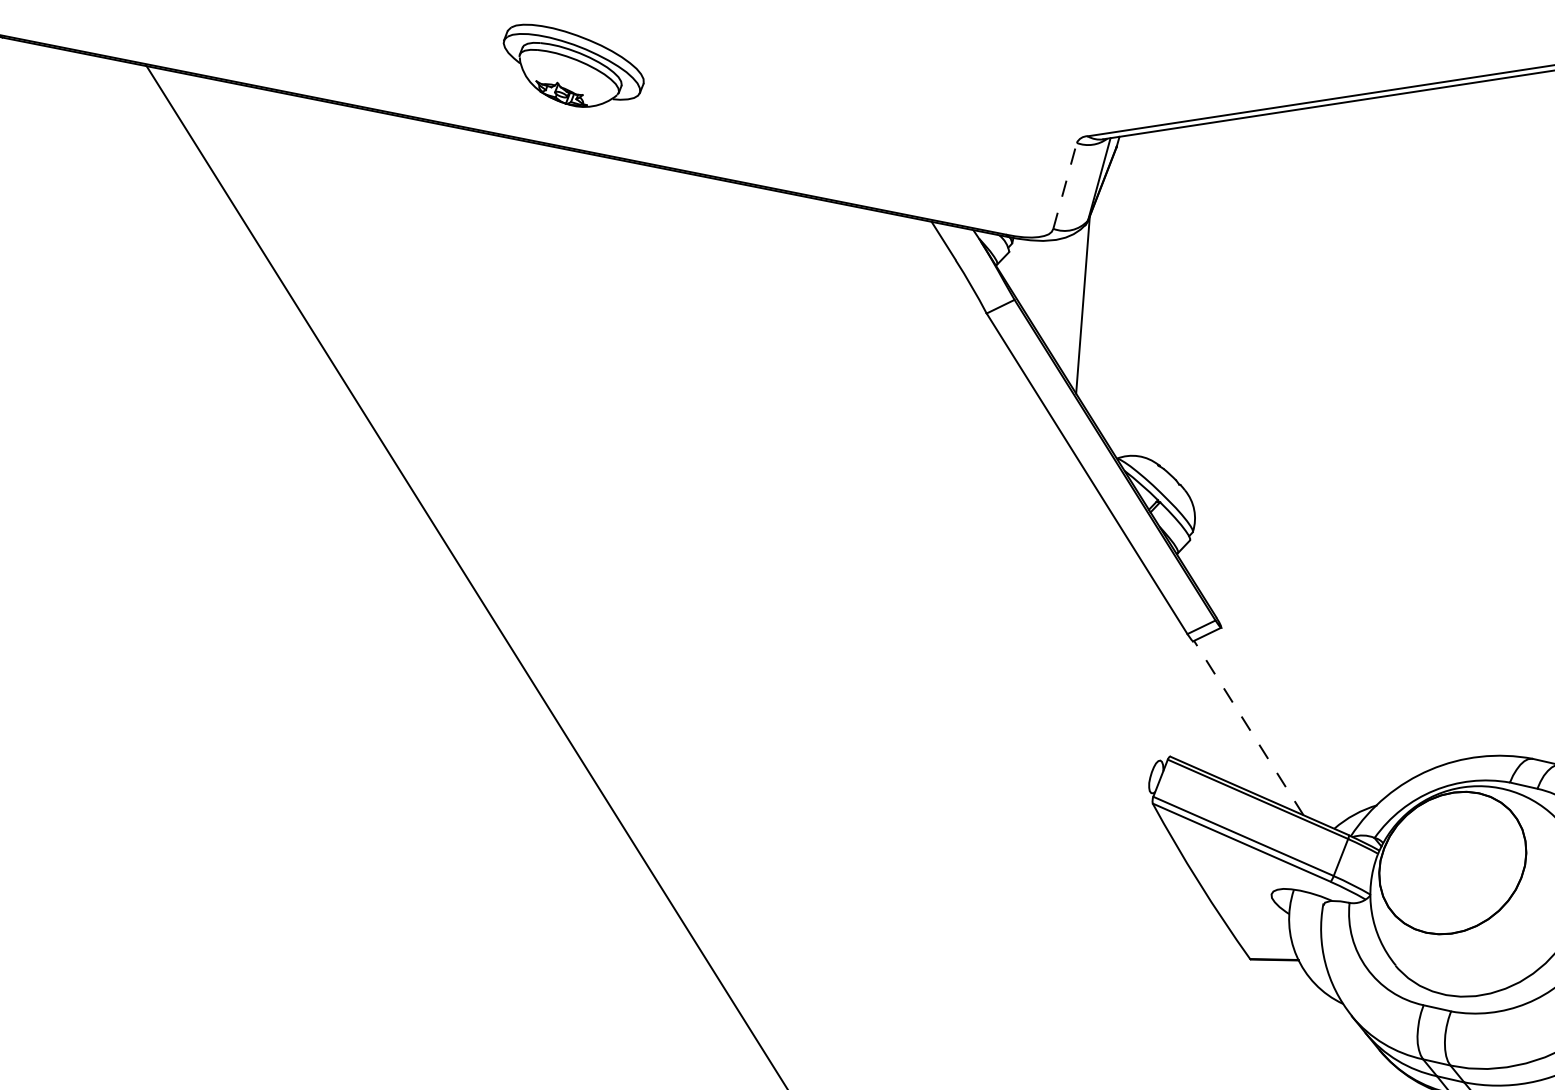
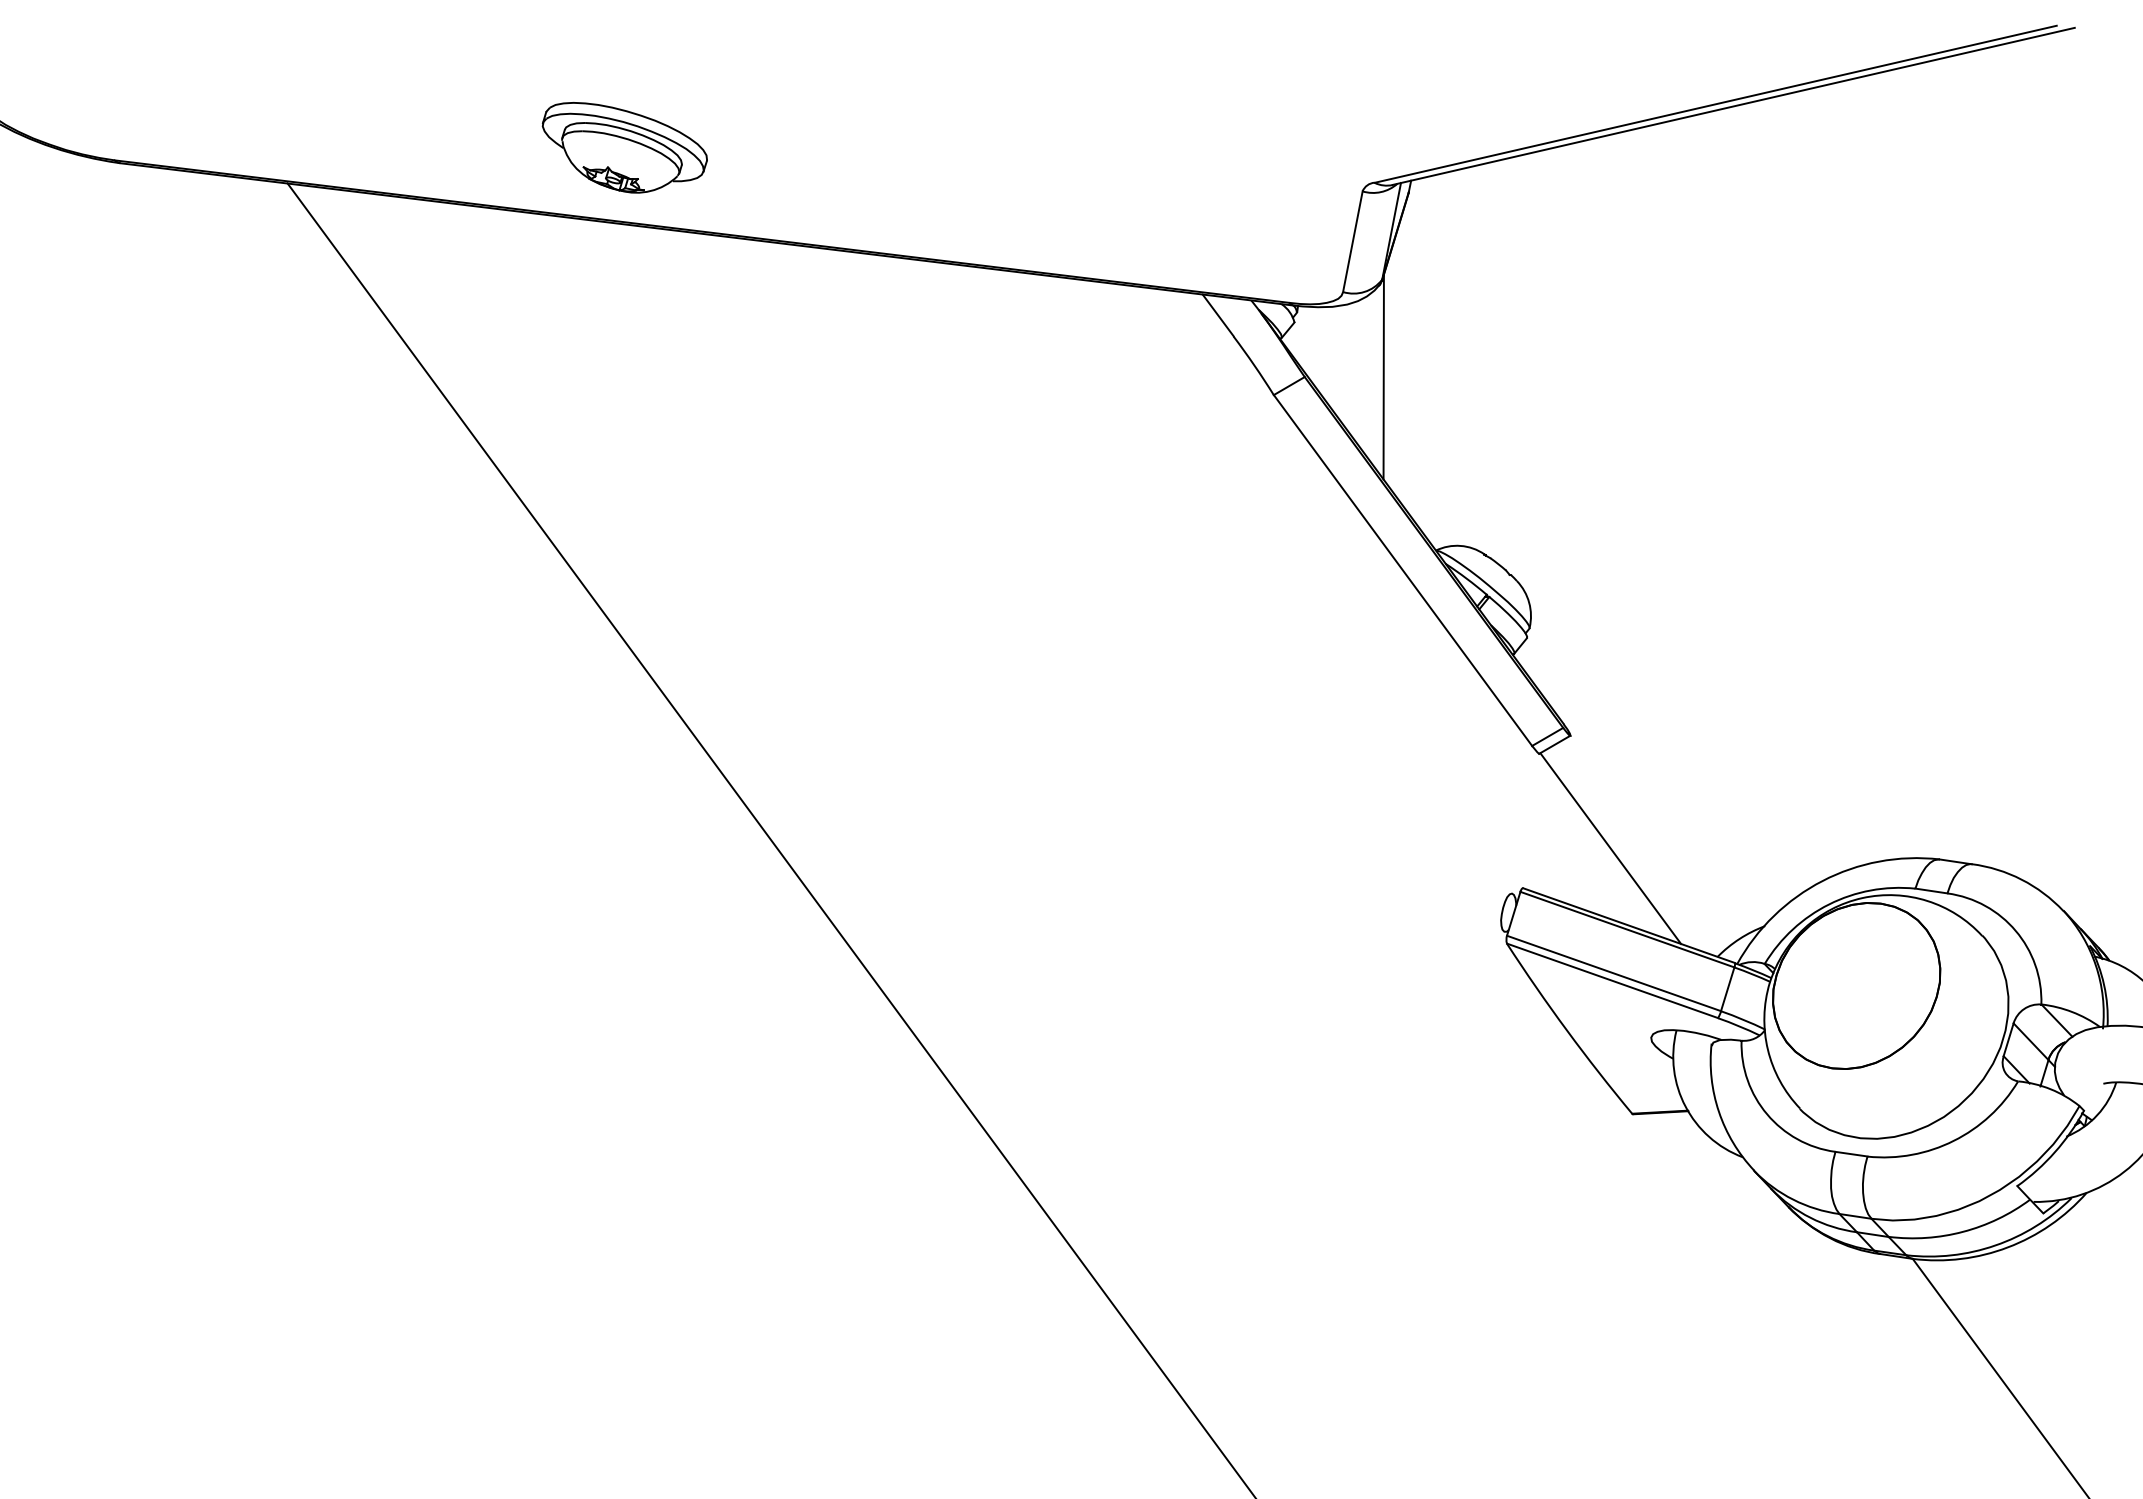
part: (573, 66) -> (624, 147), moved
line: (1064, 185) -> (1352, 241), dashed -> solid
line: (1248, 727) -> (1610, 848), dashed -> solid

